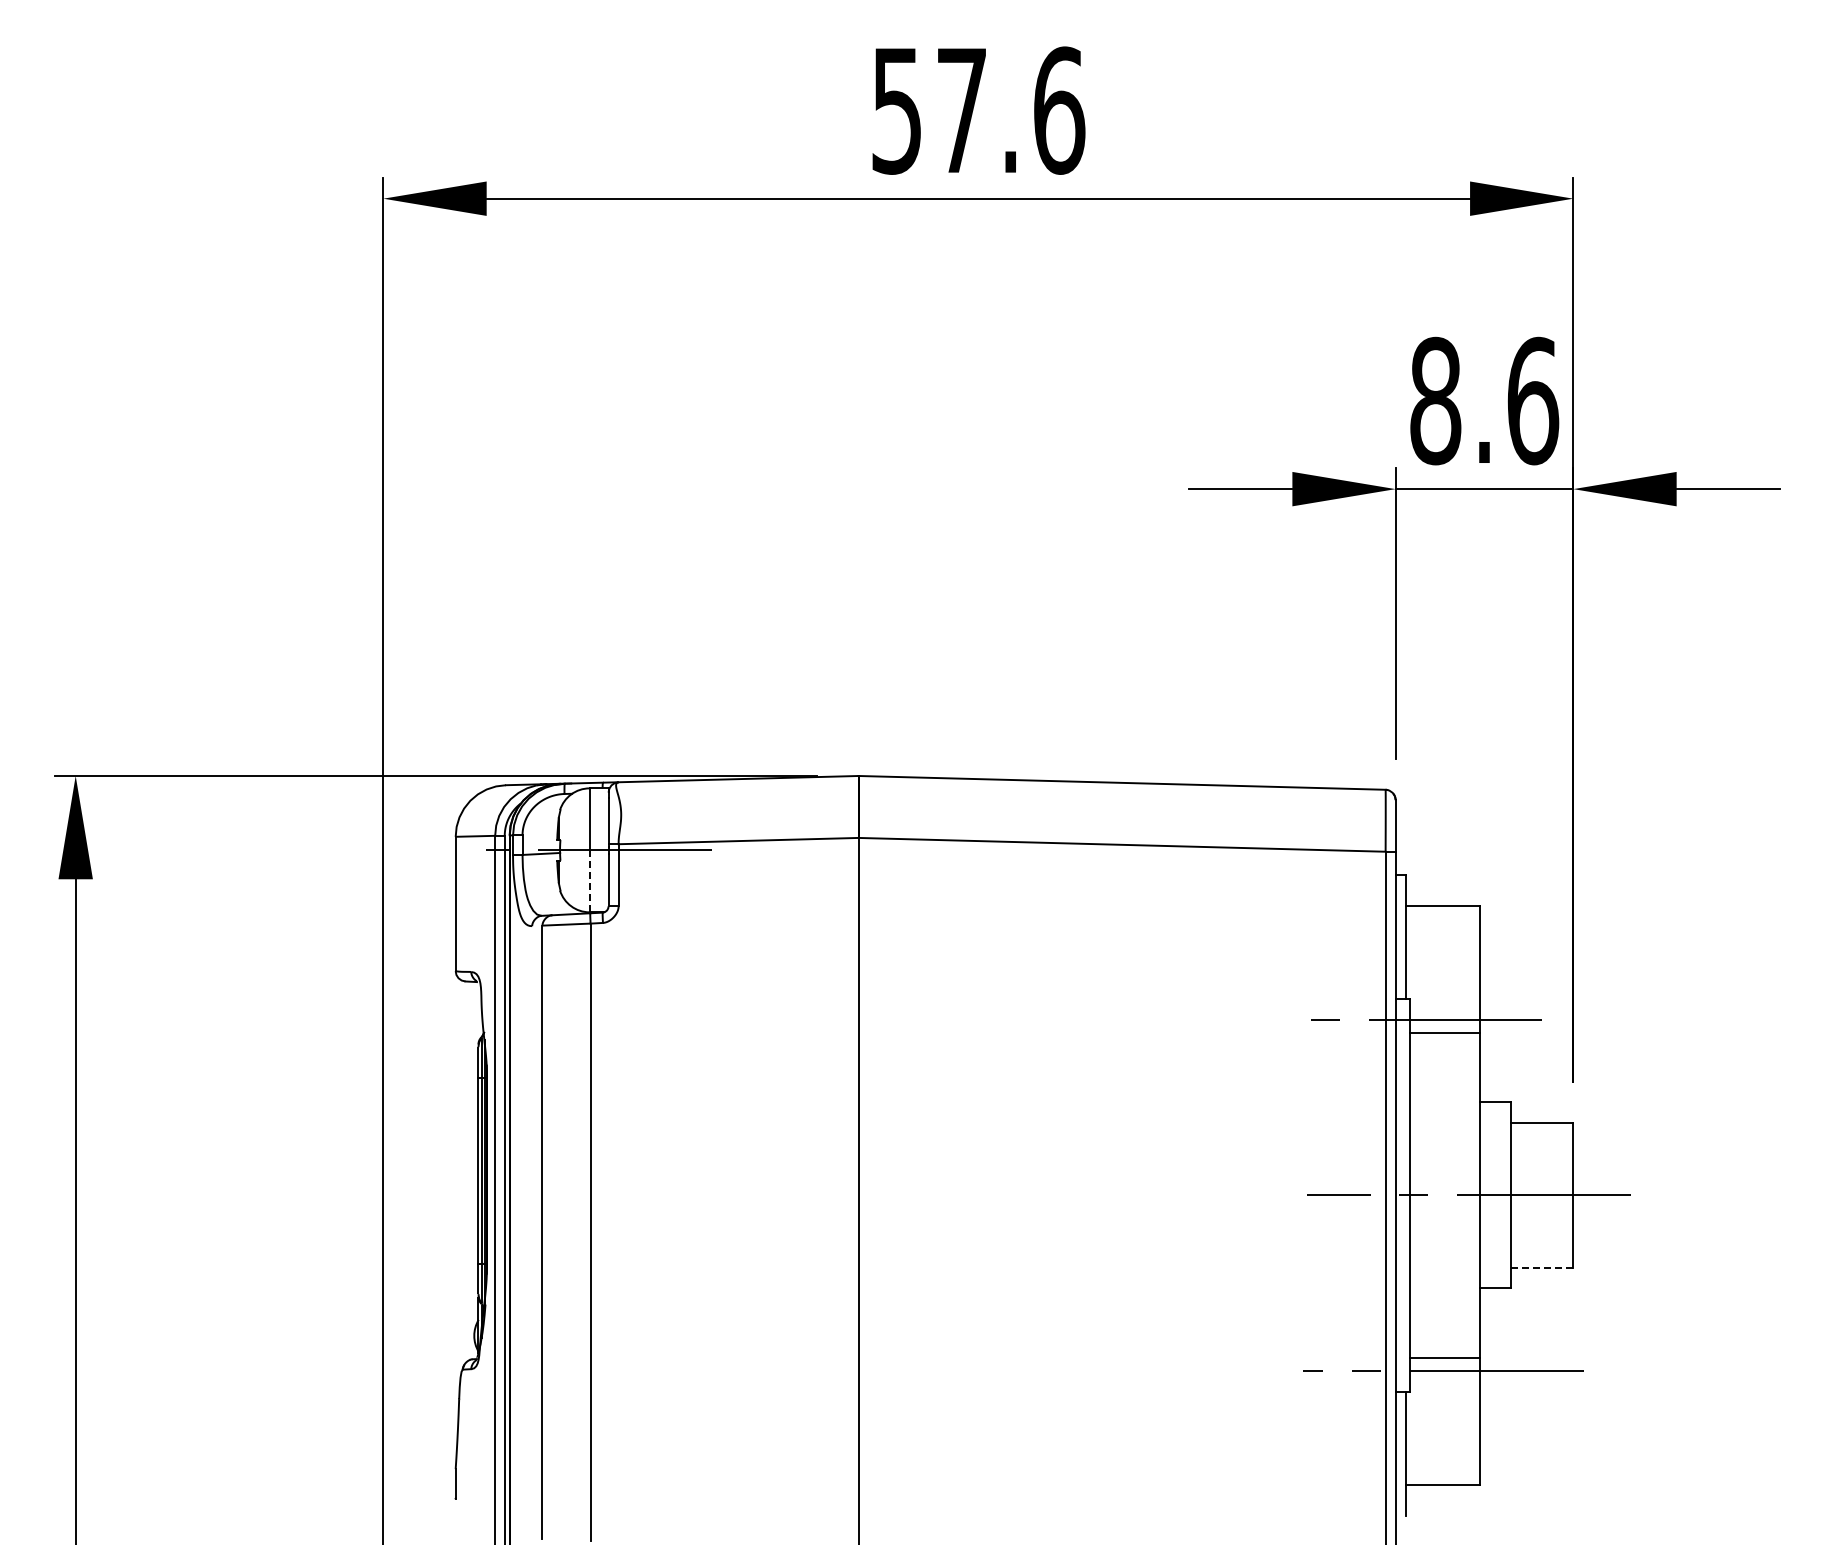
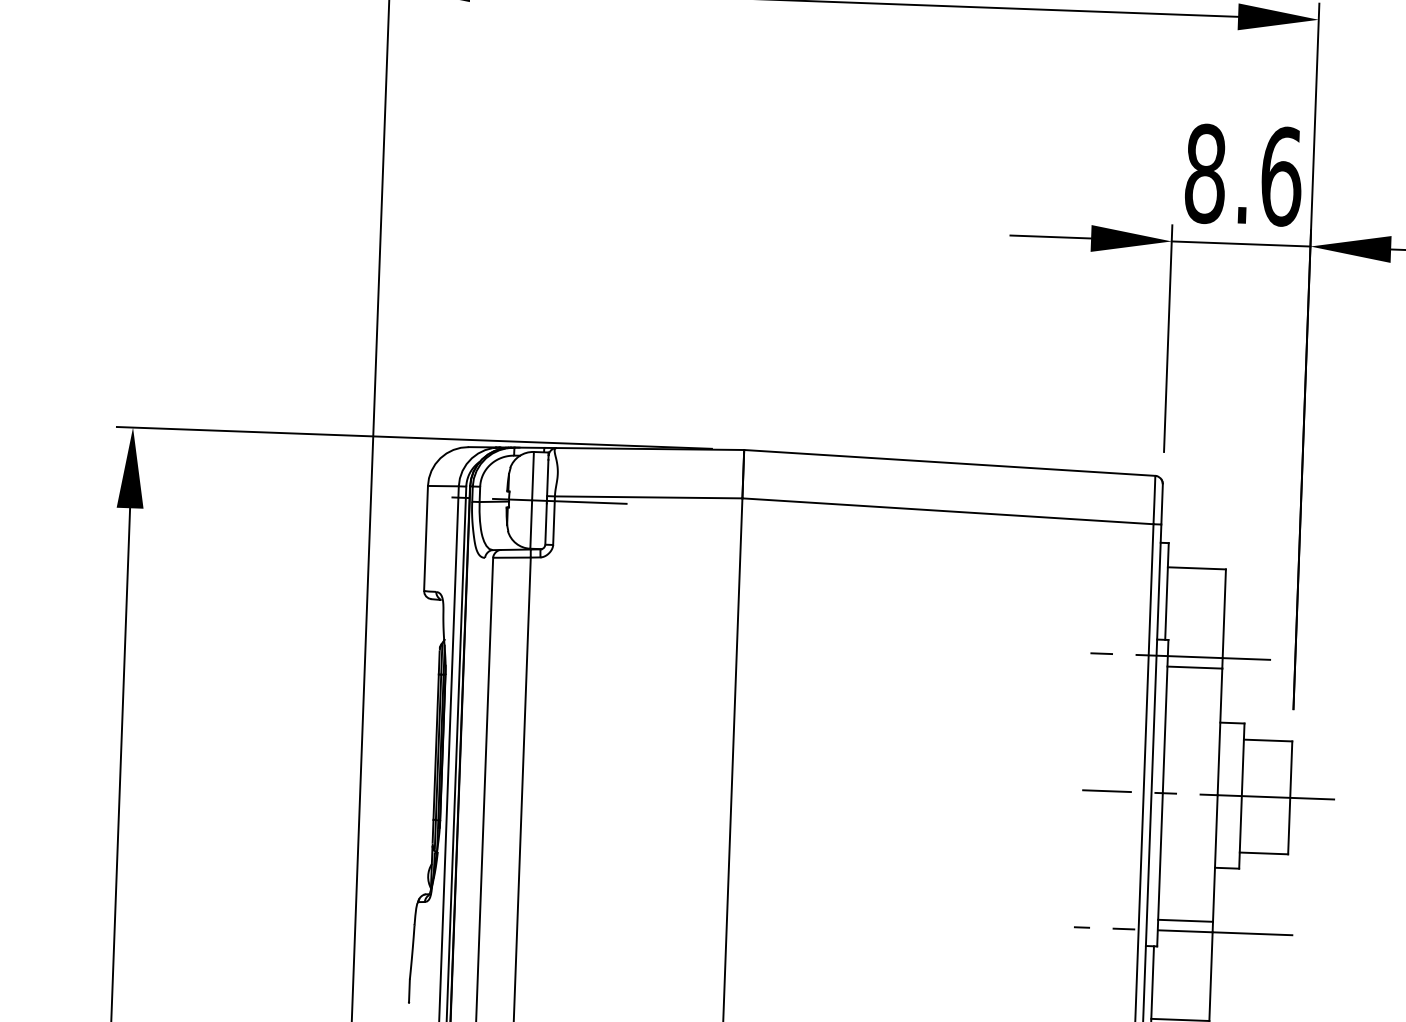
line: (589, 881) -> (531, 524), dashed -> solid
line: (1542, 1267) -> (1264, 853), dashed -> solid

